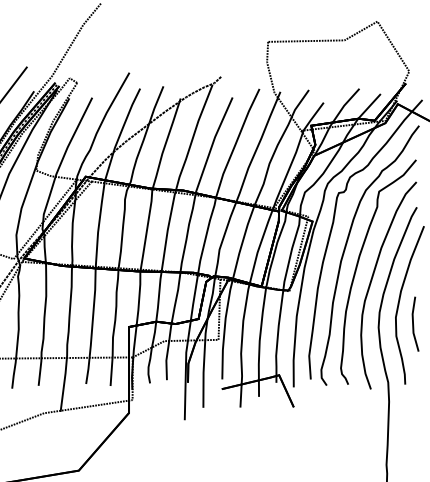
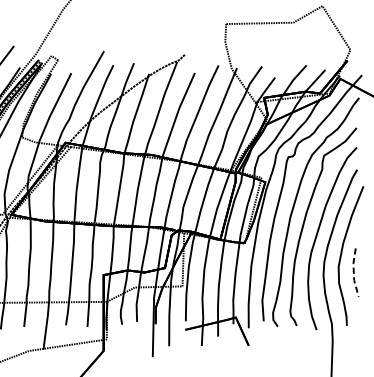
line: (413, 325) -> (354, 273), solid -> dashed

